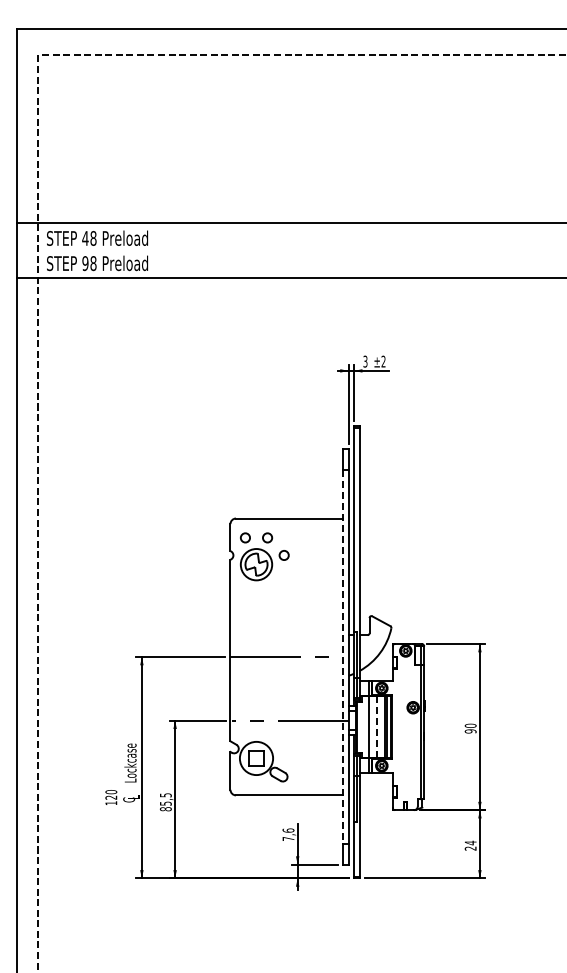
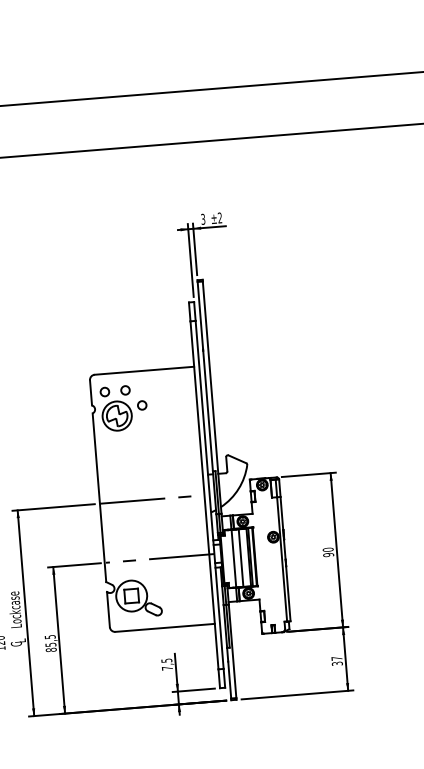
line: (343, 657) -> (204, 495), dashed -> solid
line: (376, 727) -> (240, 558), dashed -> solid
text: (288, 830) -> (166, 660), 7,6 -> 7,5
text: (470, 845) -> (336, 660), 24 -> 37

